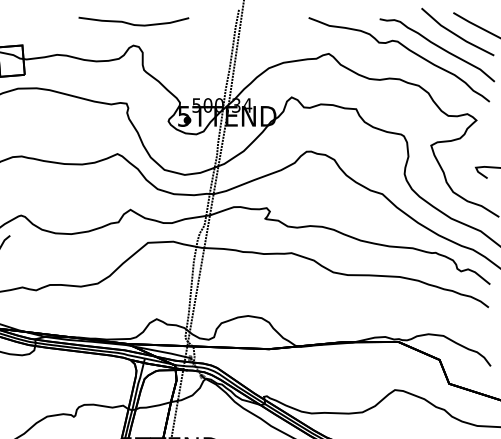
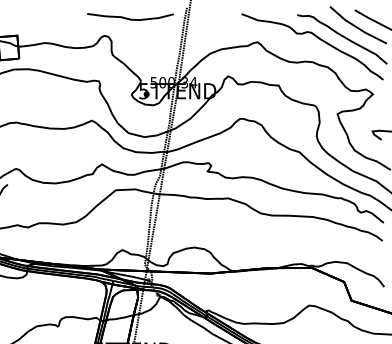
curve: (133, 23) -> (130, 18), moved

